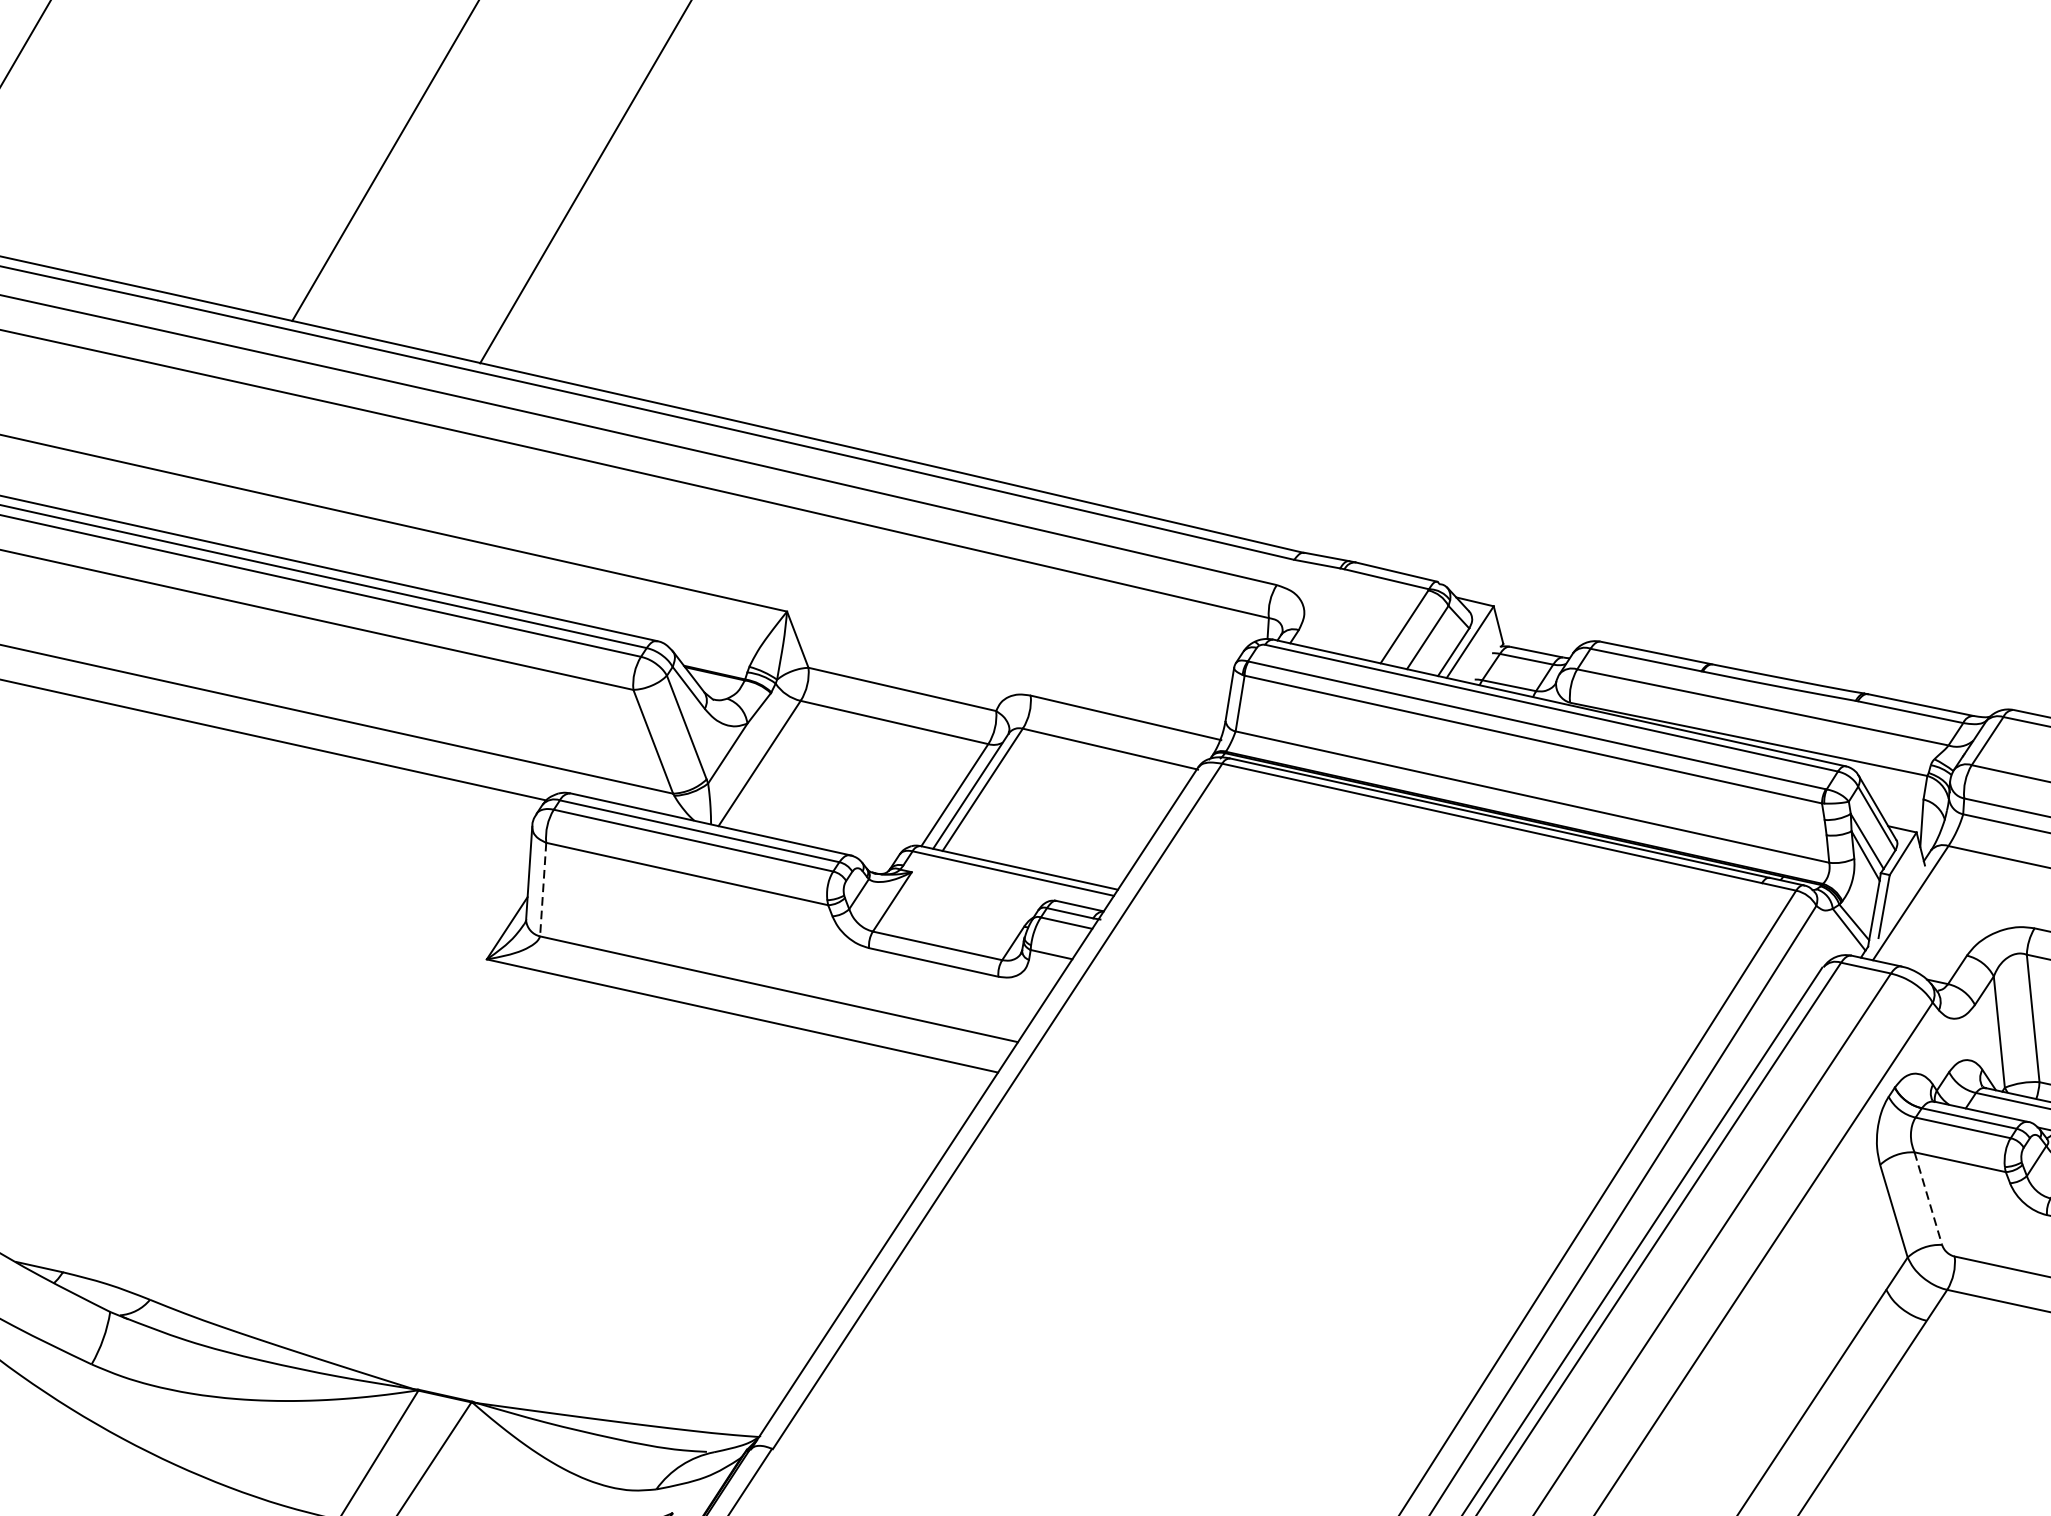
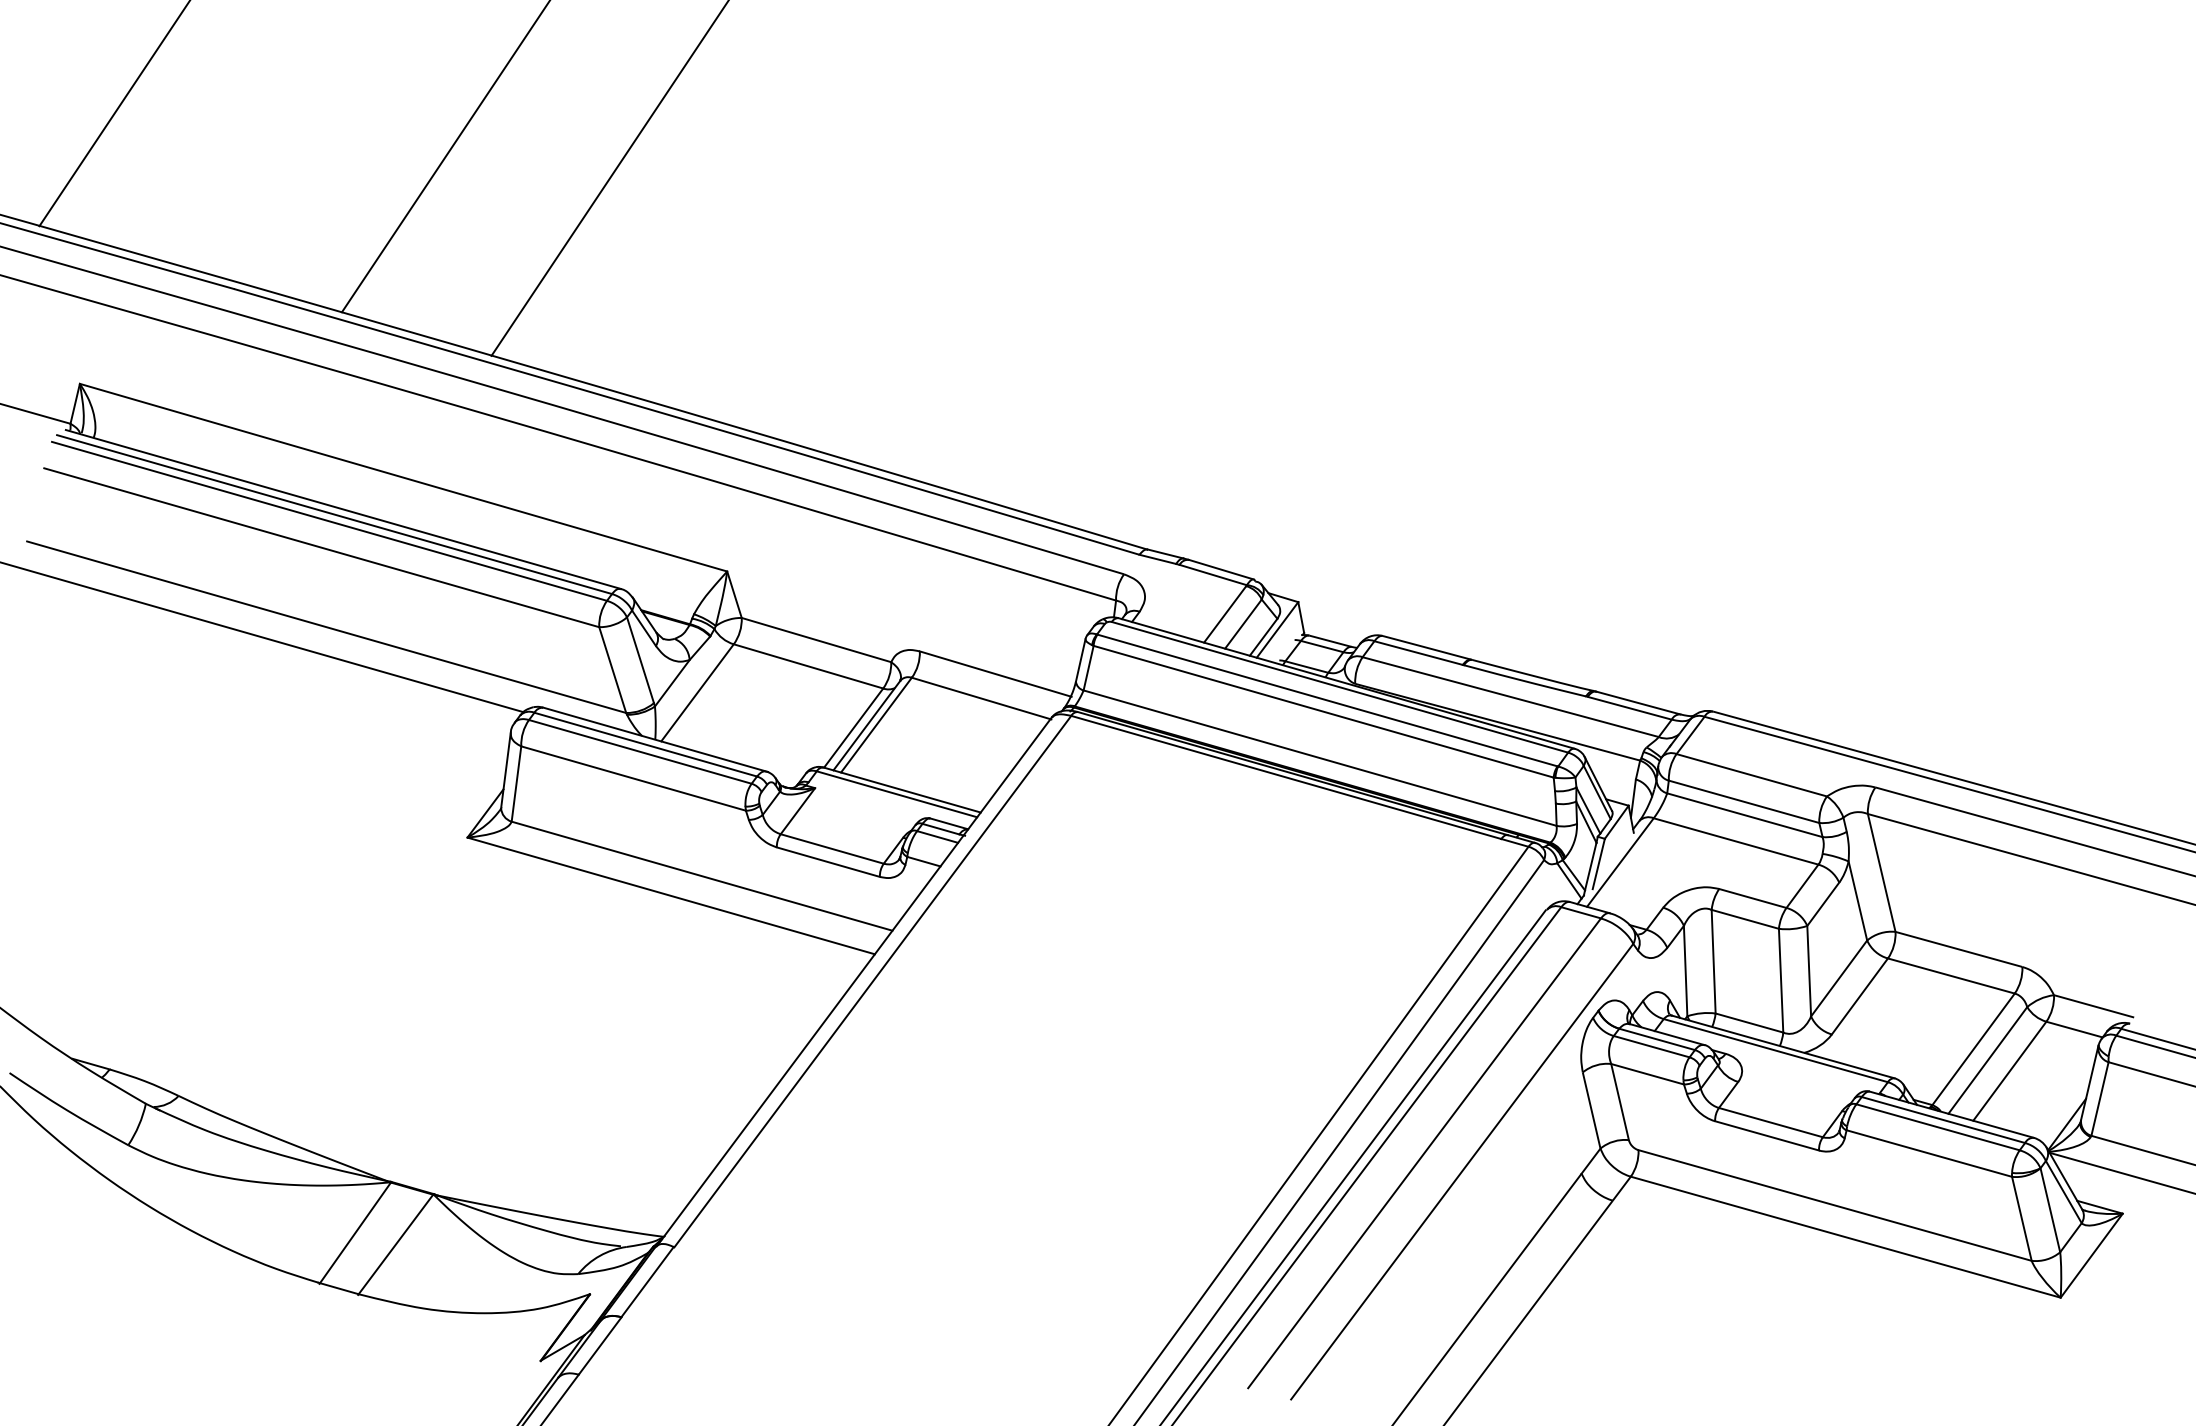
line: (543, 890) -> (516, 784), dashed -> solid
line: (1928, 1199) -> (1620, 1102), dashed -> solid

